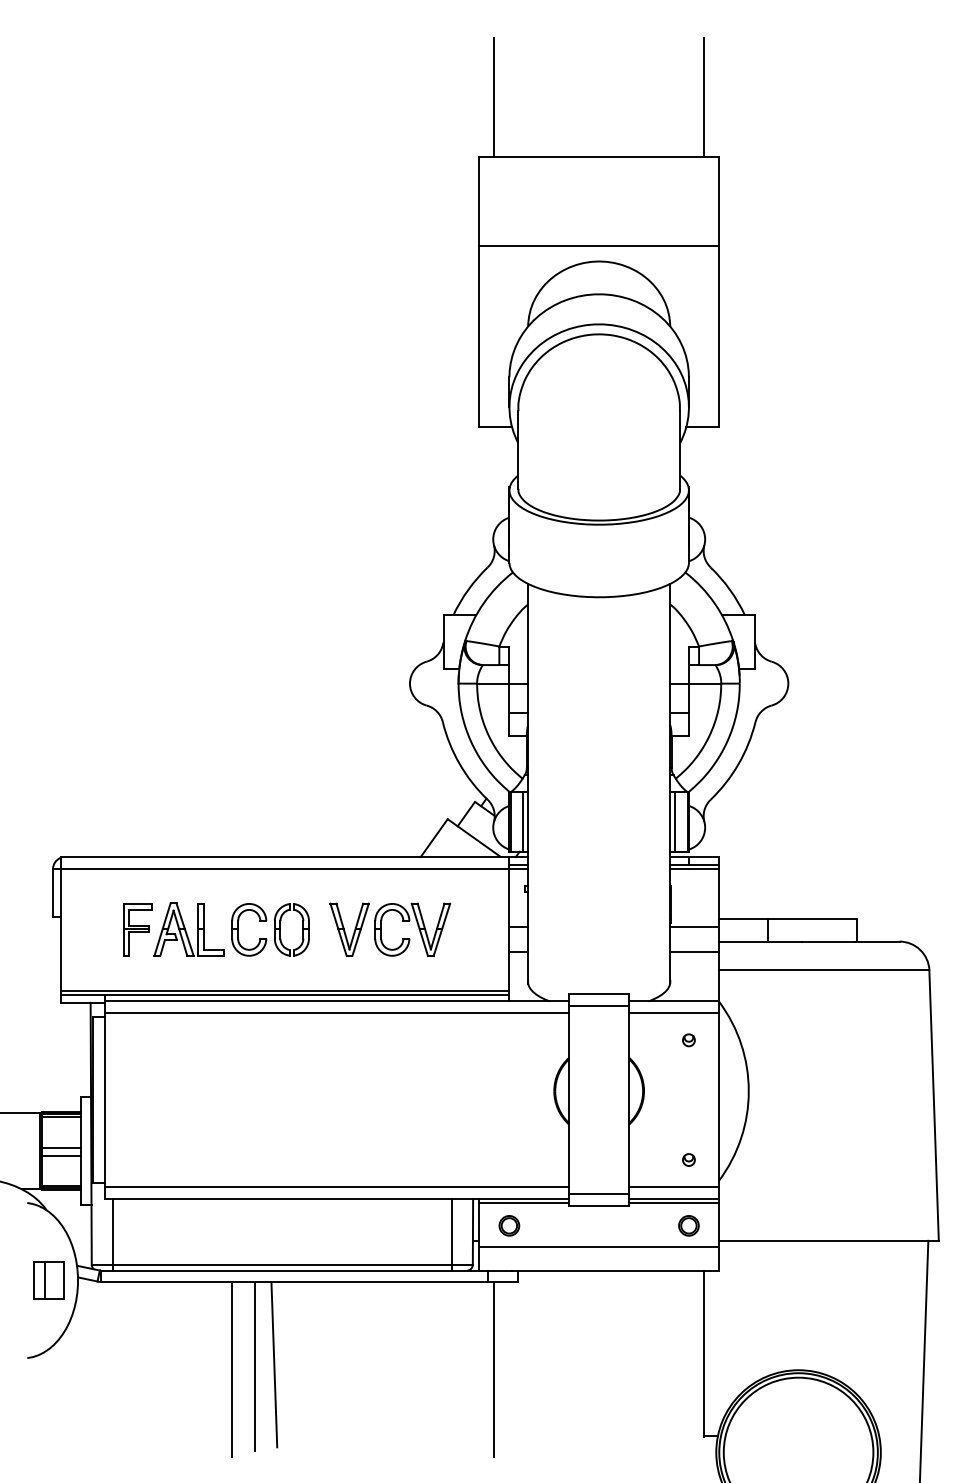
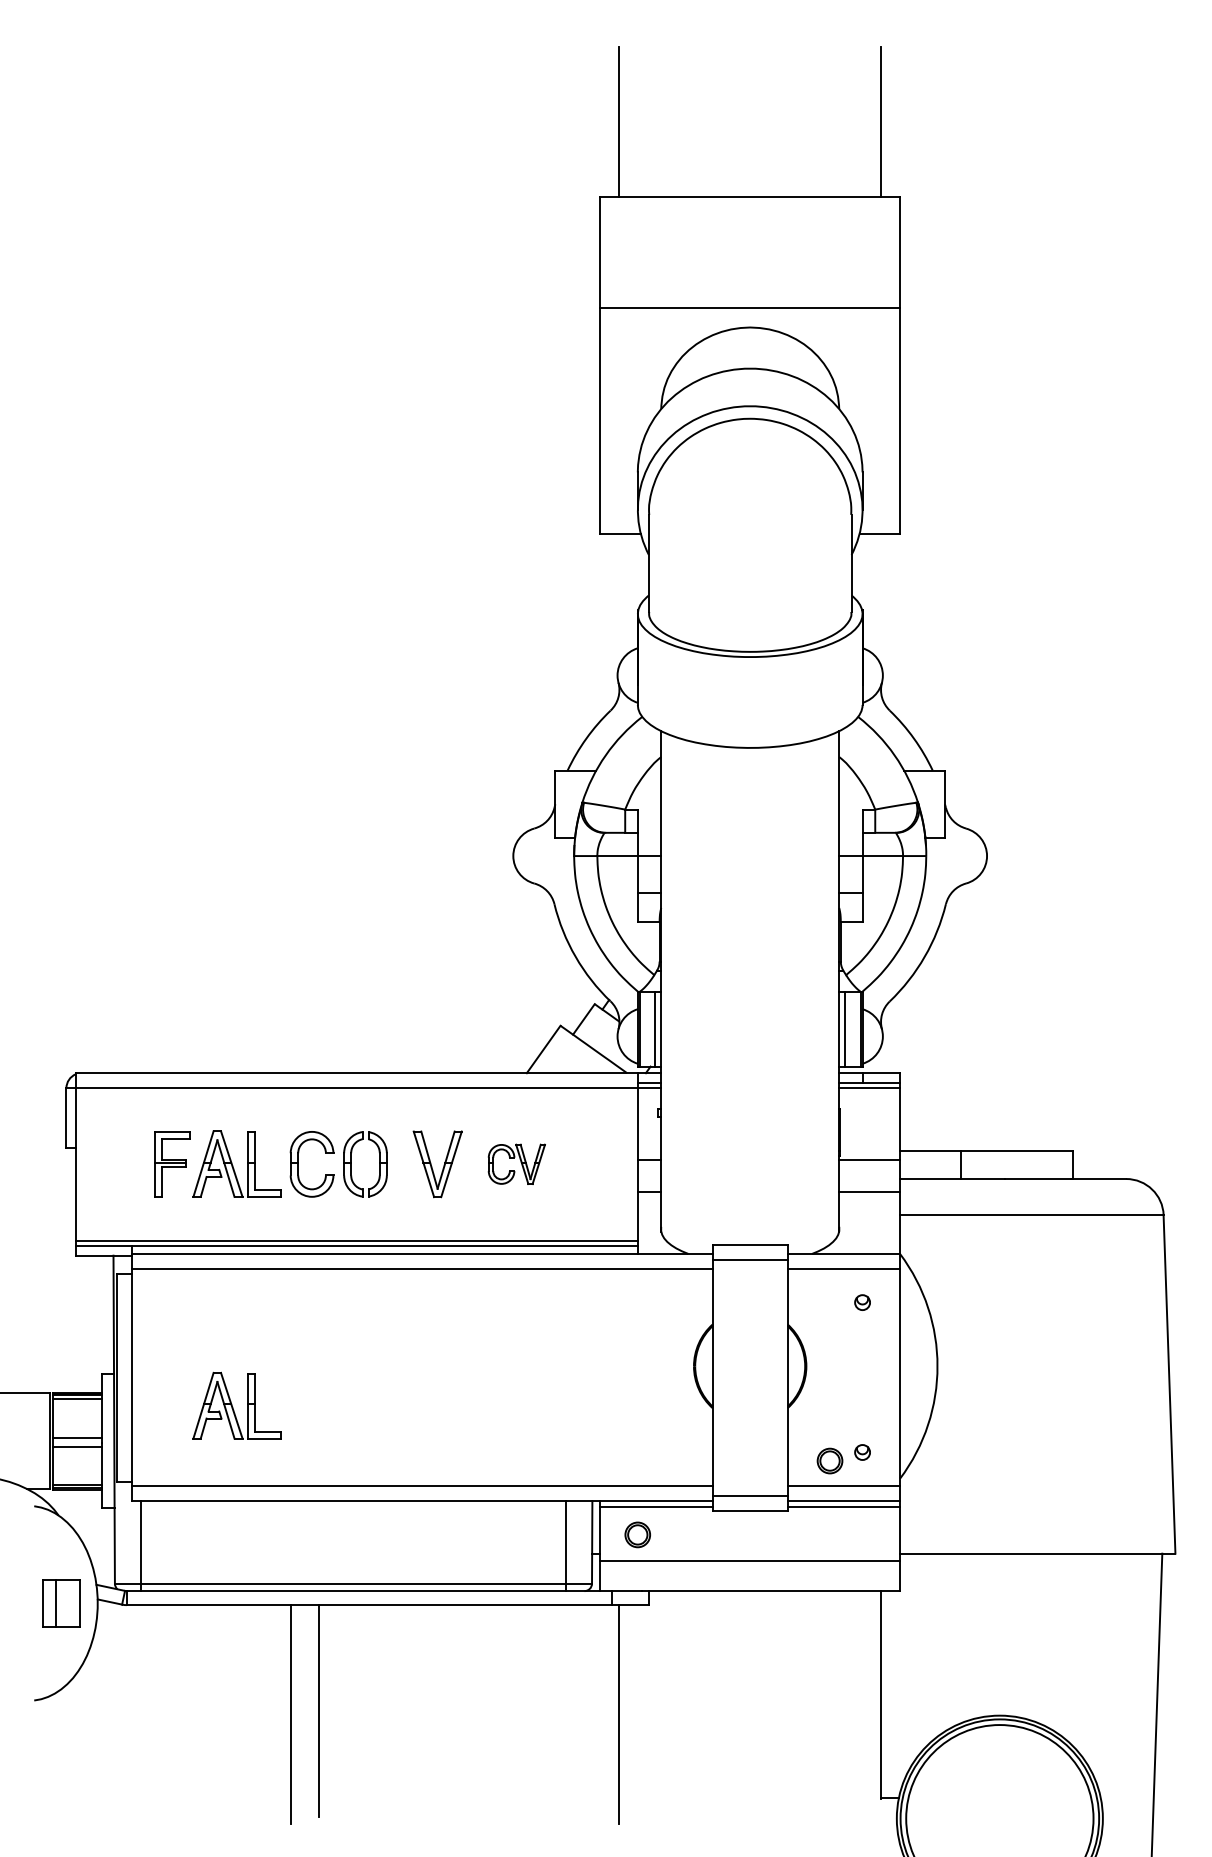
part: (412, 929) -> (516, 1163), size x0.6
part: (188, 1122) -> (236, 1405), added
part: (688, 1225) -> (829, 1460), moved
line: (274, 1364) -> (343, 1708), removed

